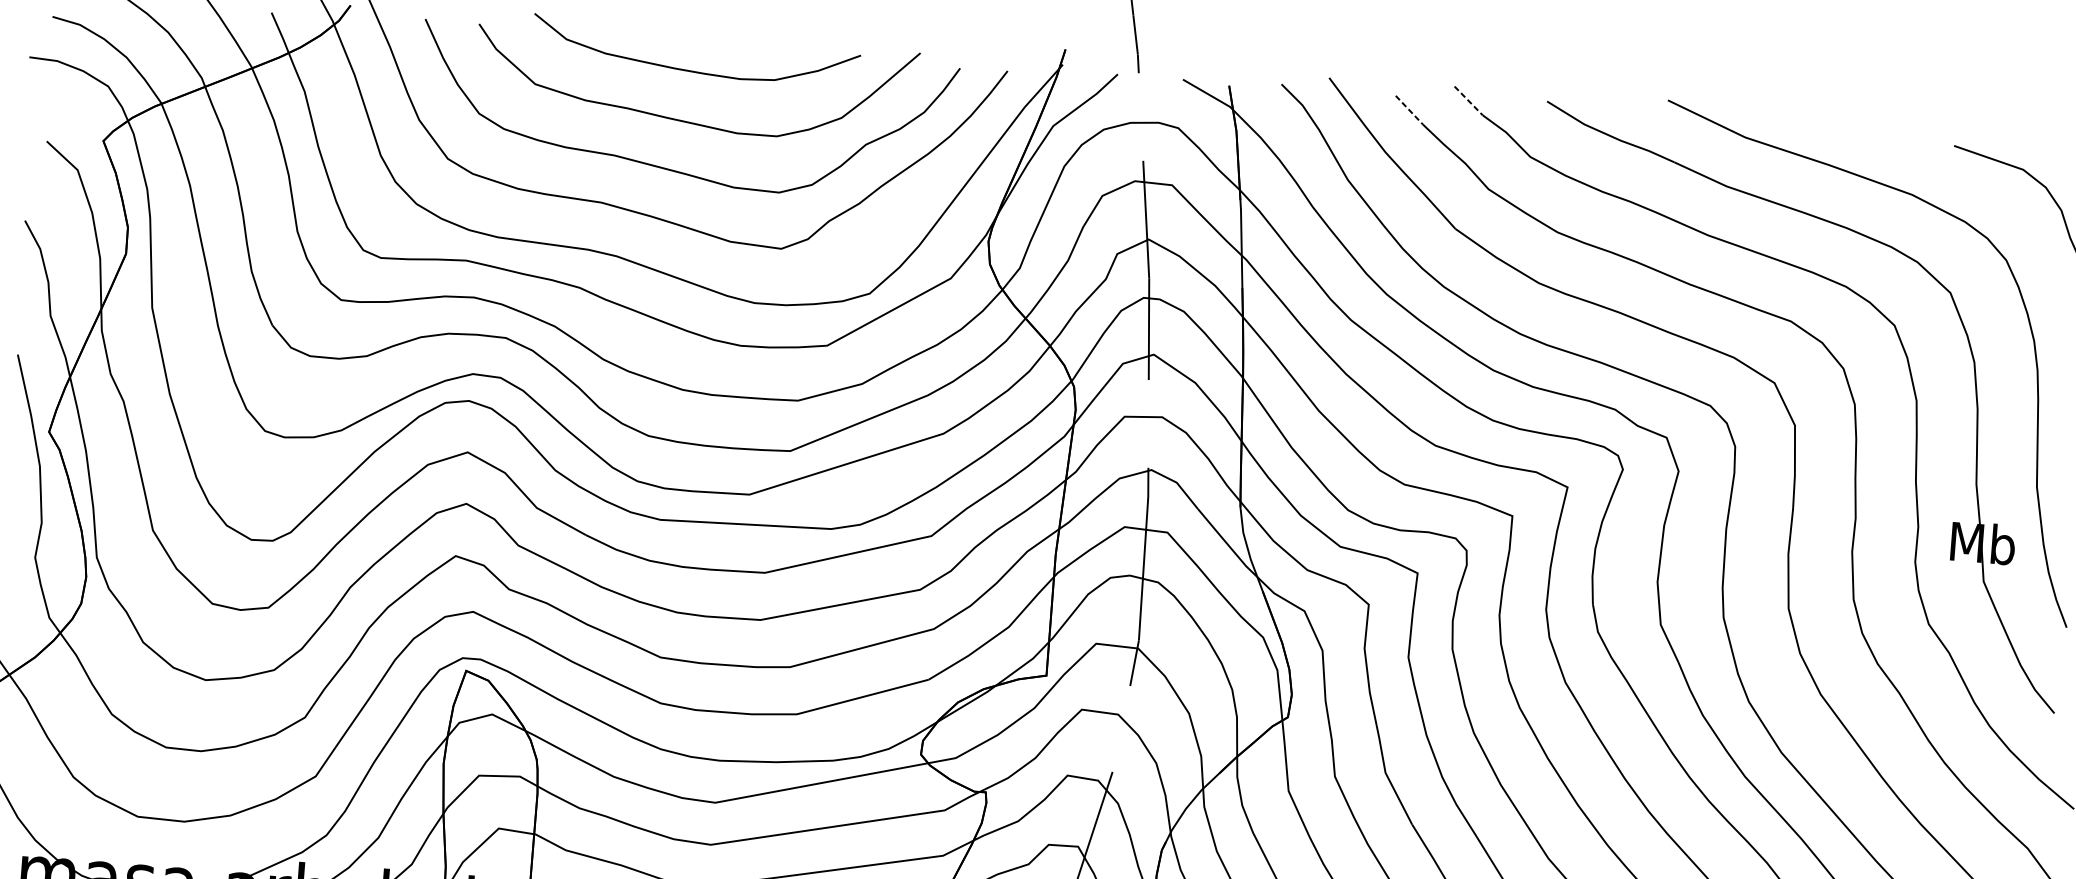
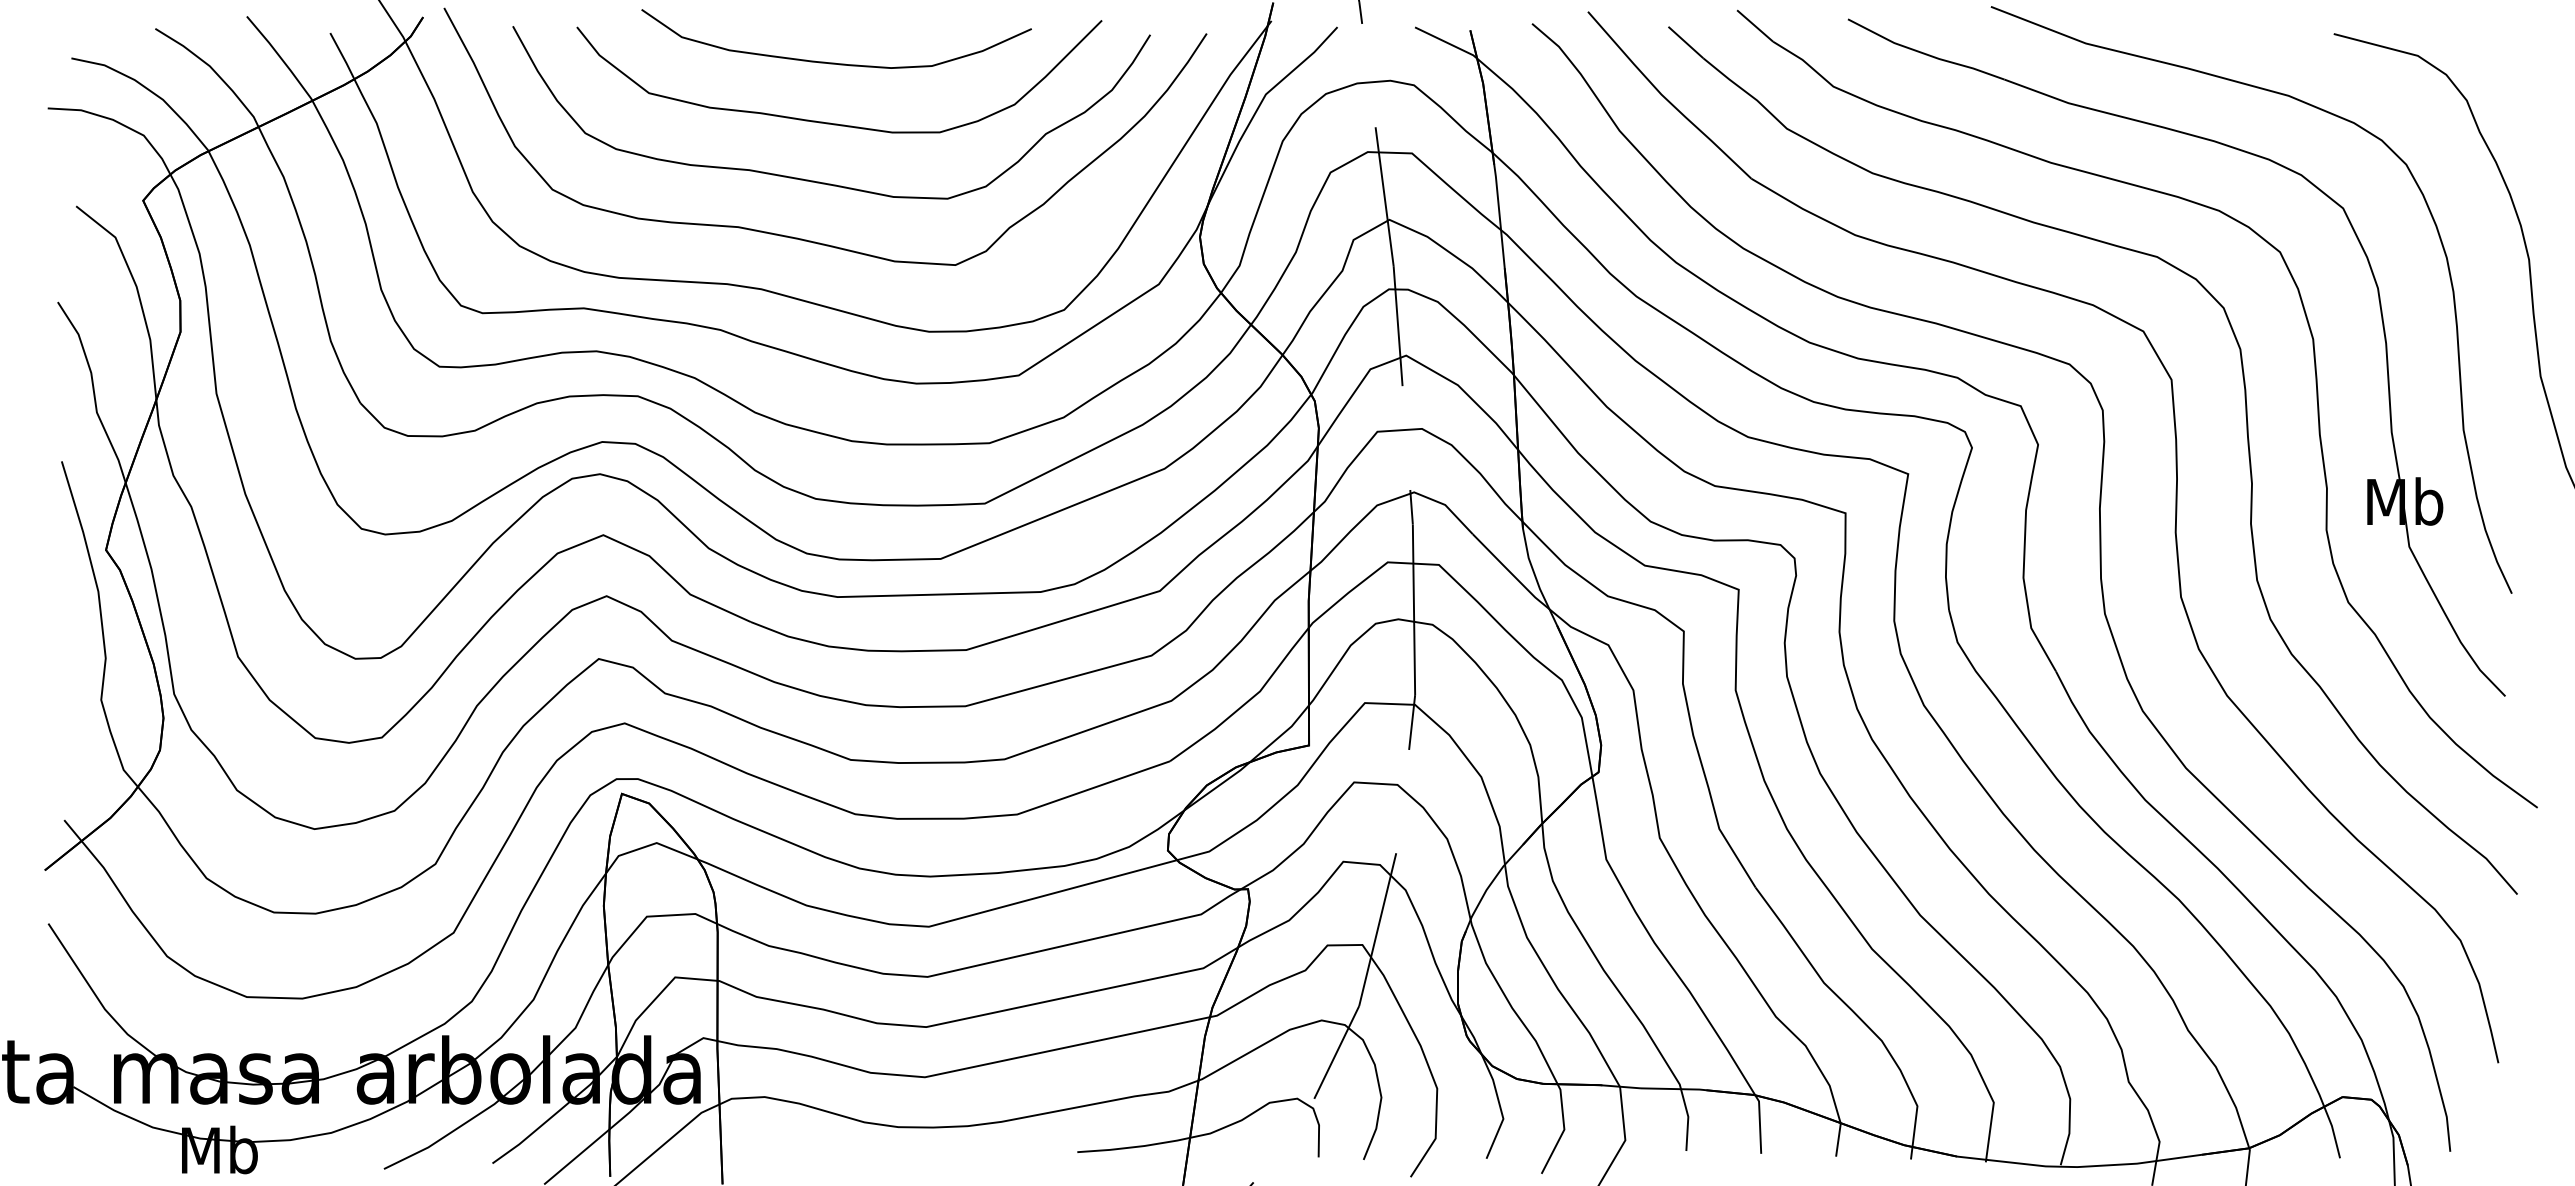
line: (1469, 100) -> (1755, 25), dashed -> solid
line: (1409, 110) -> (1686, 42), dashed -> solid

